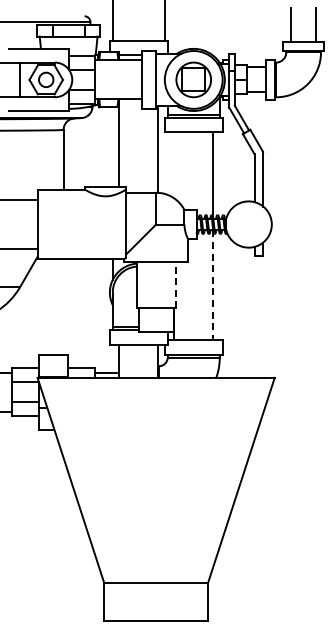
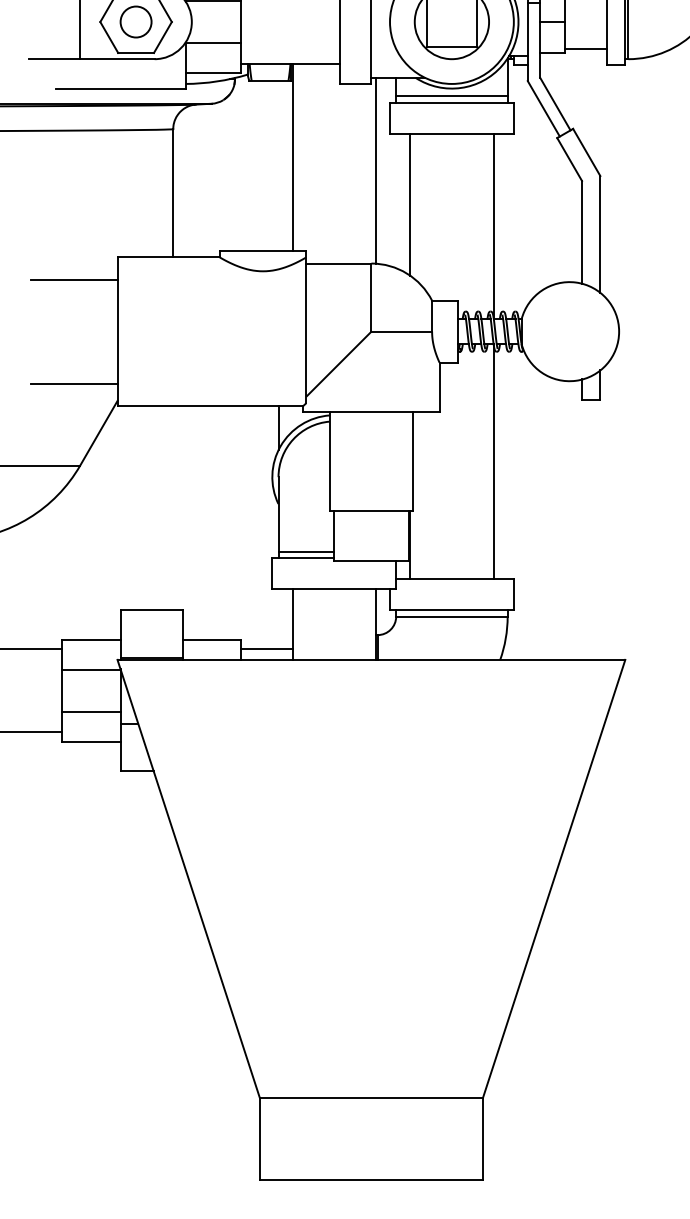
line: (174, 165) -> (410, 205), added
line: (175, 284) -> (412, 460), dashed -> solid
line: (213, 285) -> (494, 462), dashed -> solid

